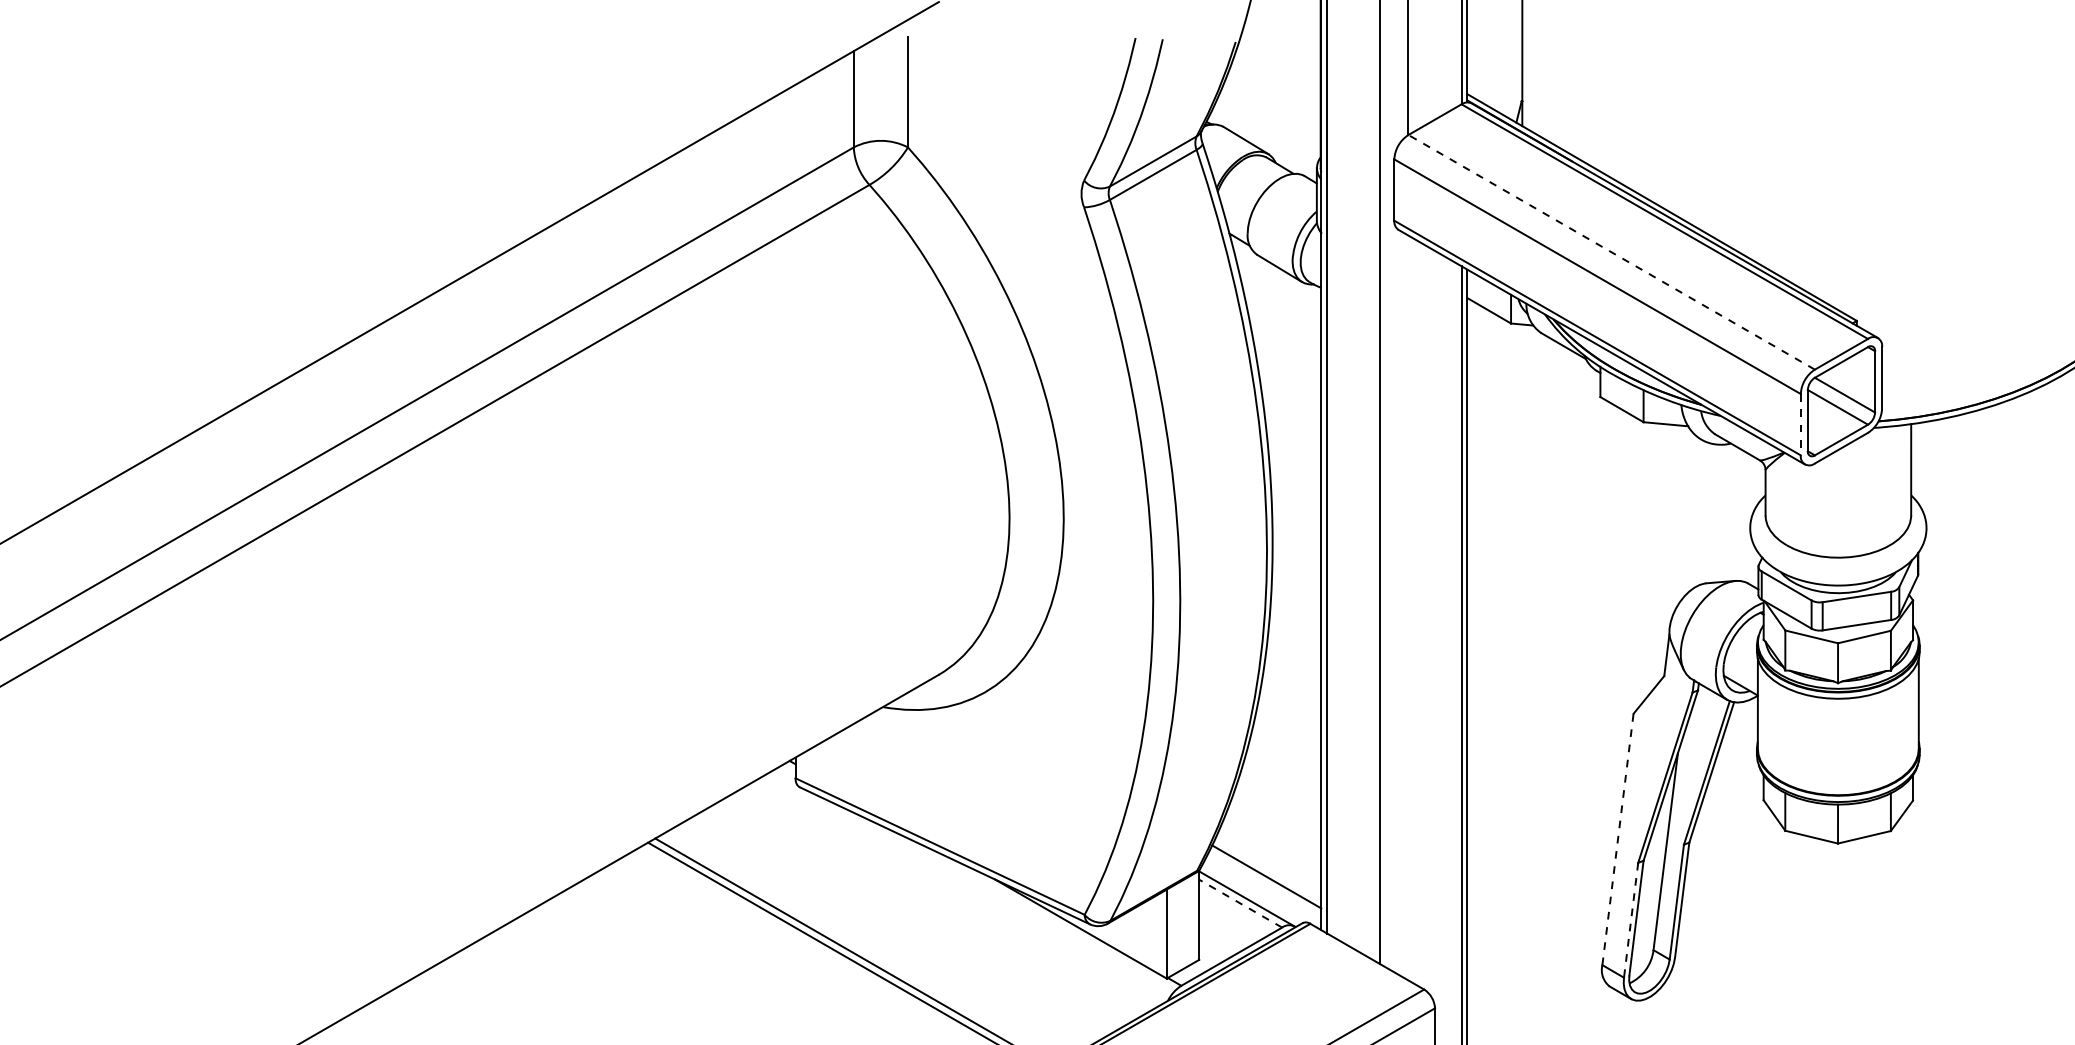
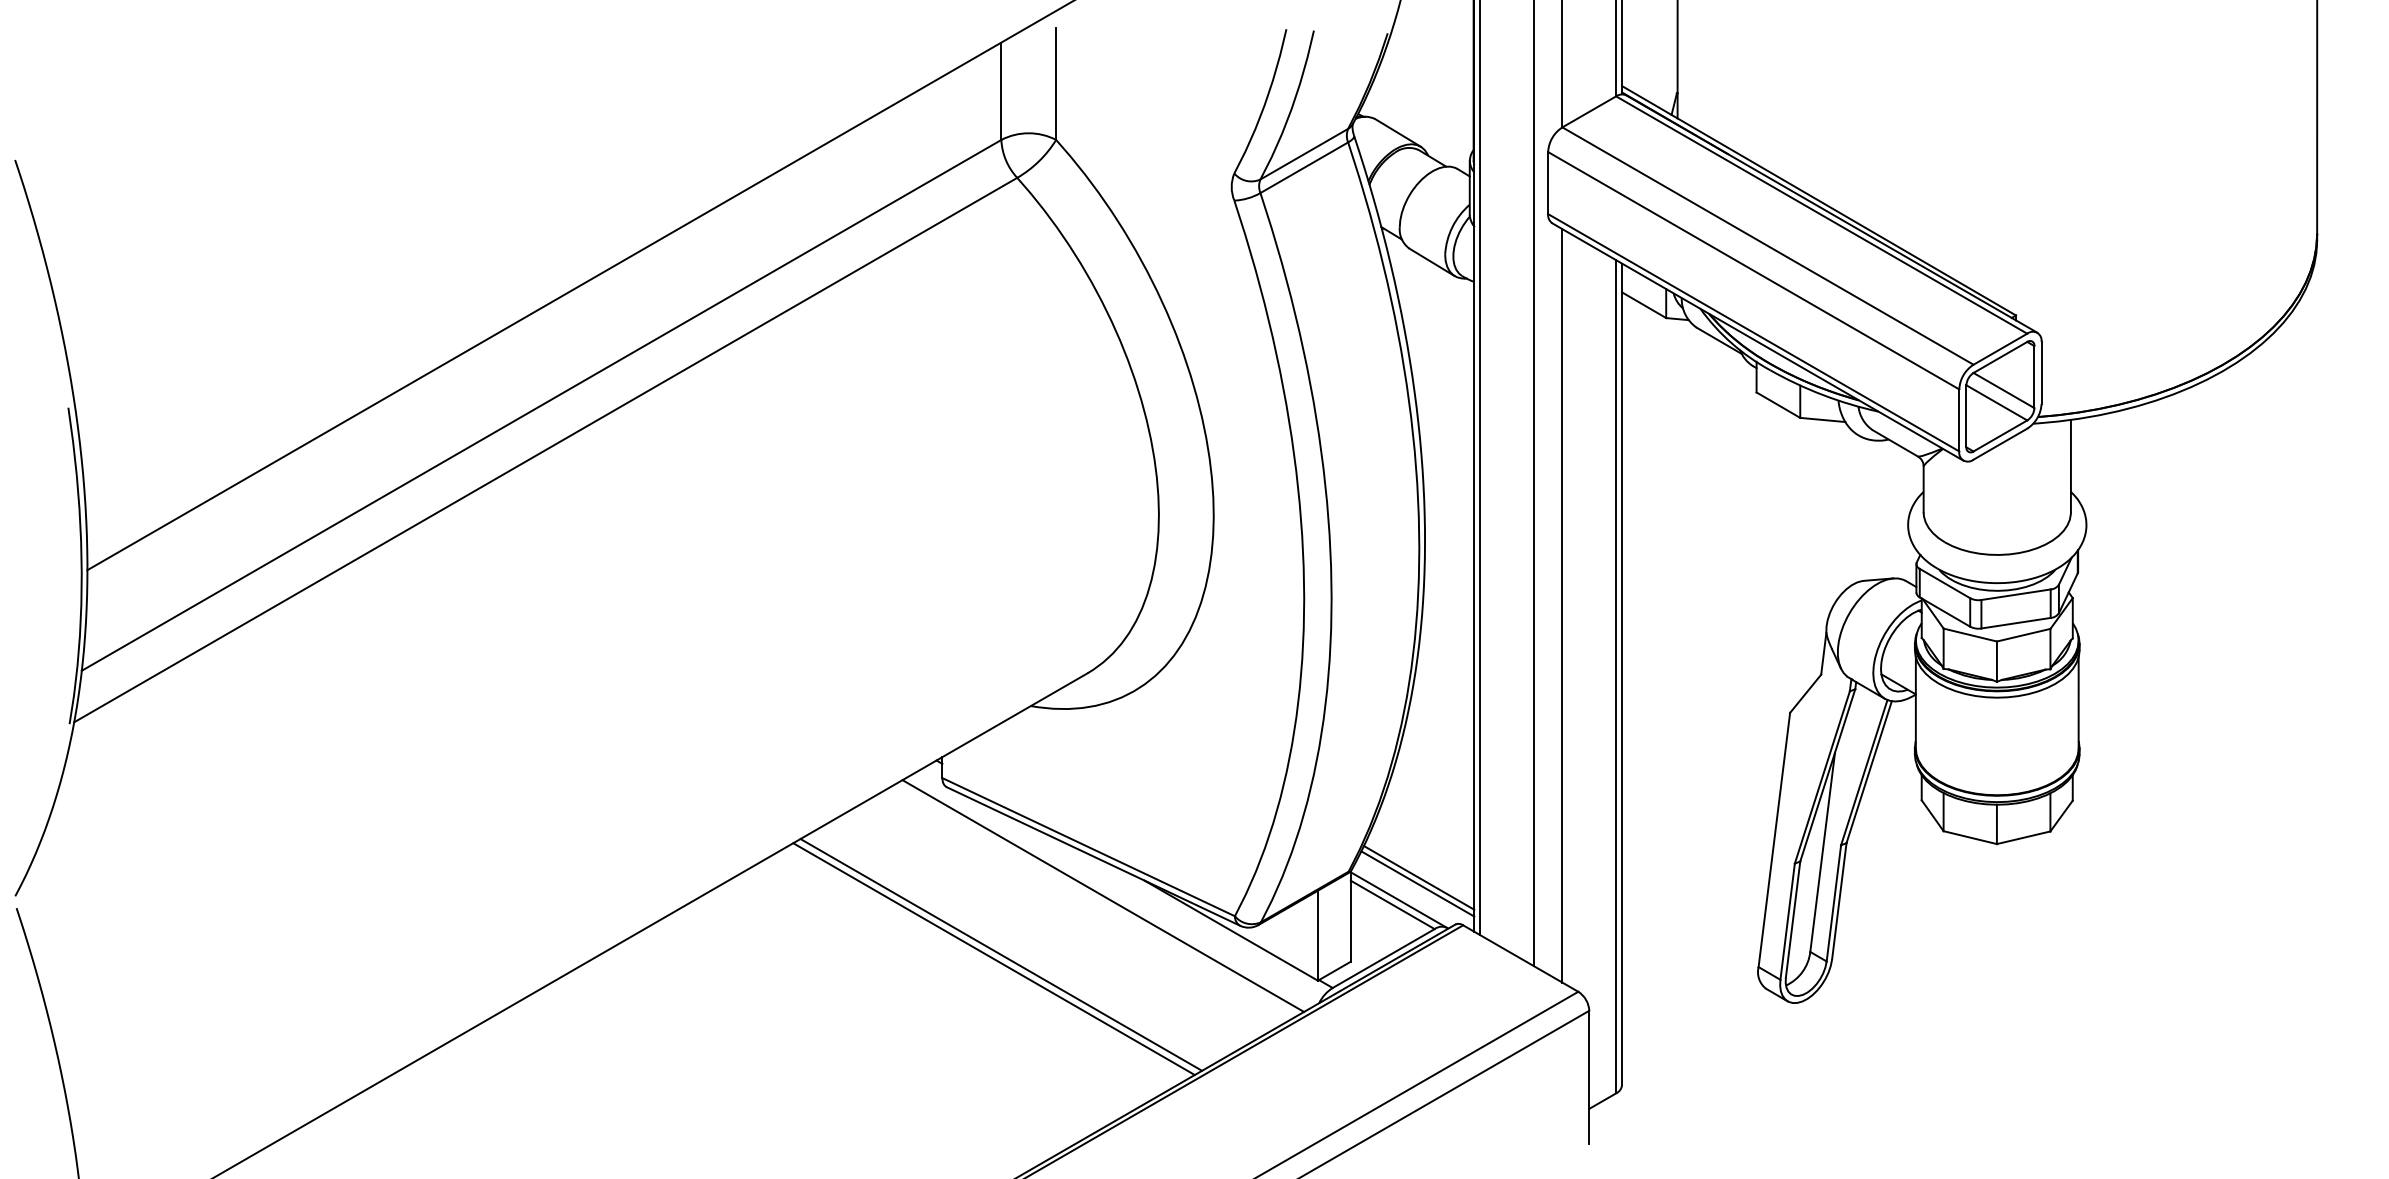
line: (1611, 251) -> (1767, 245), dashed -> solid
line: (1801, 424) -> (1959, 420), dashed -> solid
line: (1408, 607) -> (1562, 605), added
line: (1618, 839) -> (1774, 839), dashed -> solid
line: (1265, 882) -> (1417, 883), added
line: (954, 894) -> (1103, 895), added
line: (1240, 903) -> (1392, 904), dashed -> solid
line: (1630, 920) -> (1787, 921), dashed -> solid

